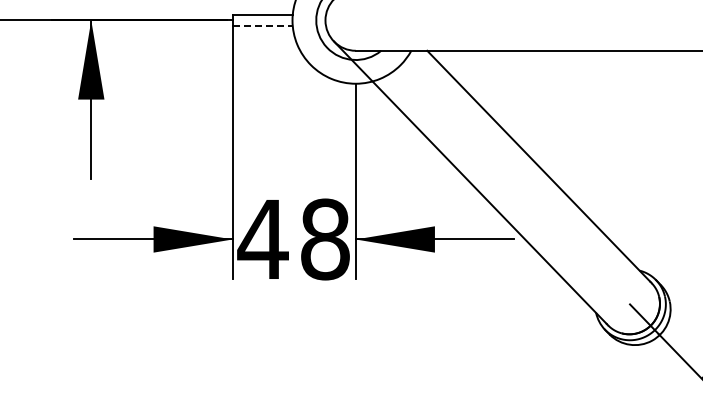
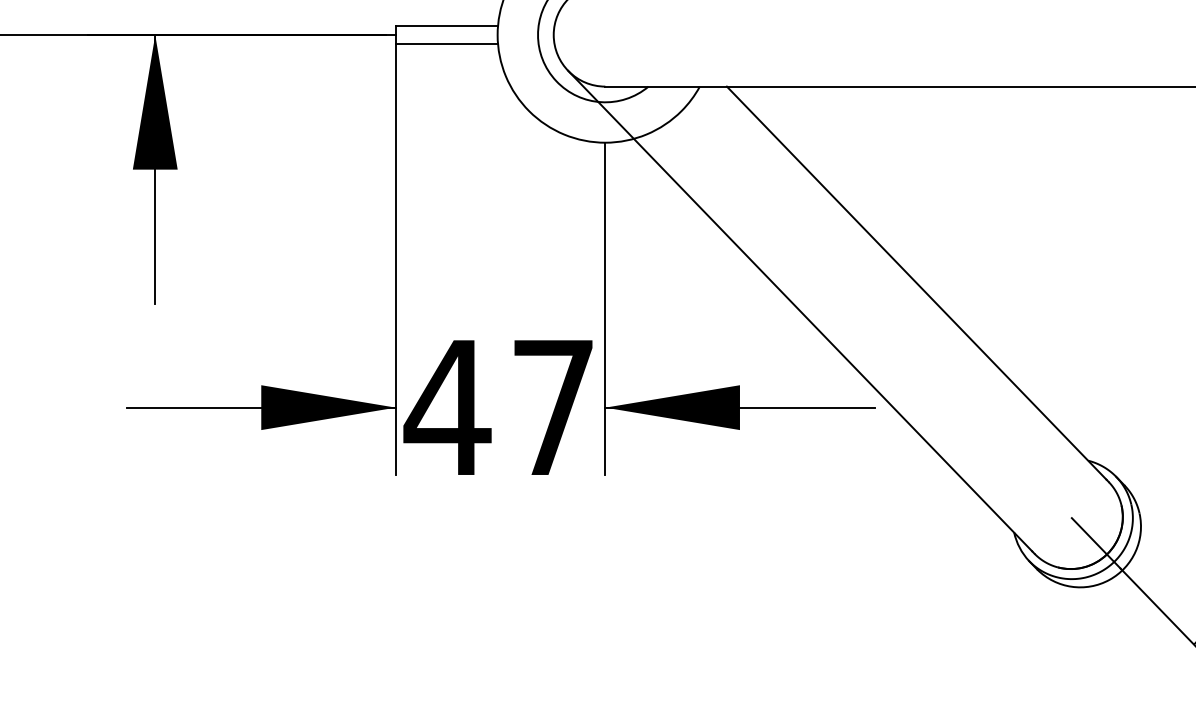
line: (263, 25) -> (448, 43), dashed -> solid
text: (325, 239) -> (553, 407), 48 -> 47

